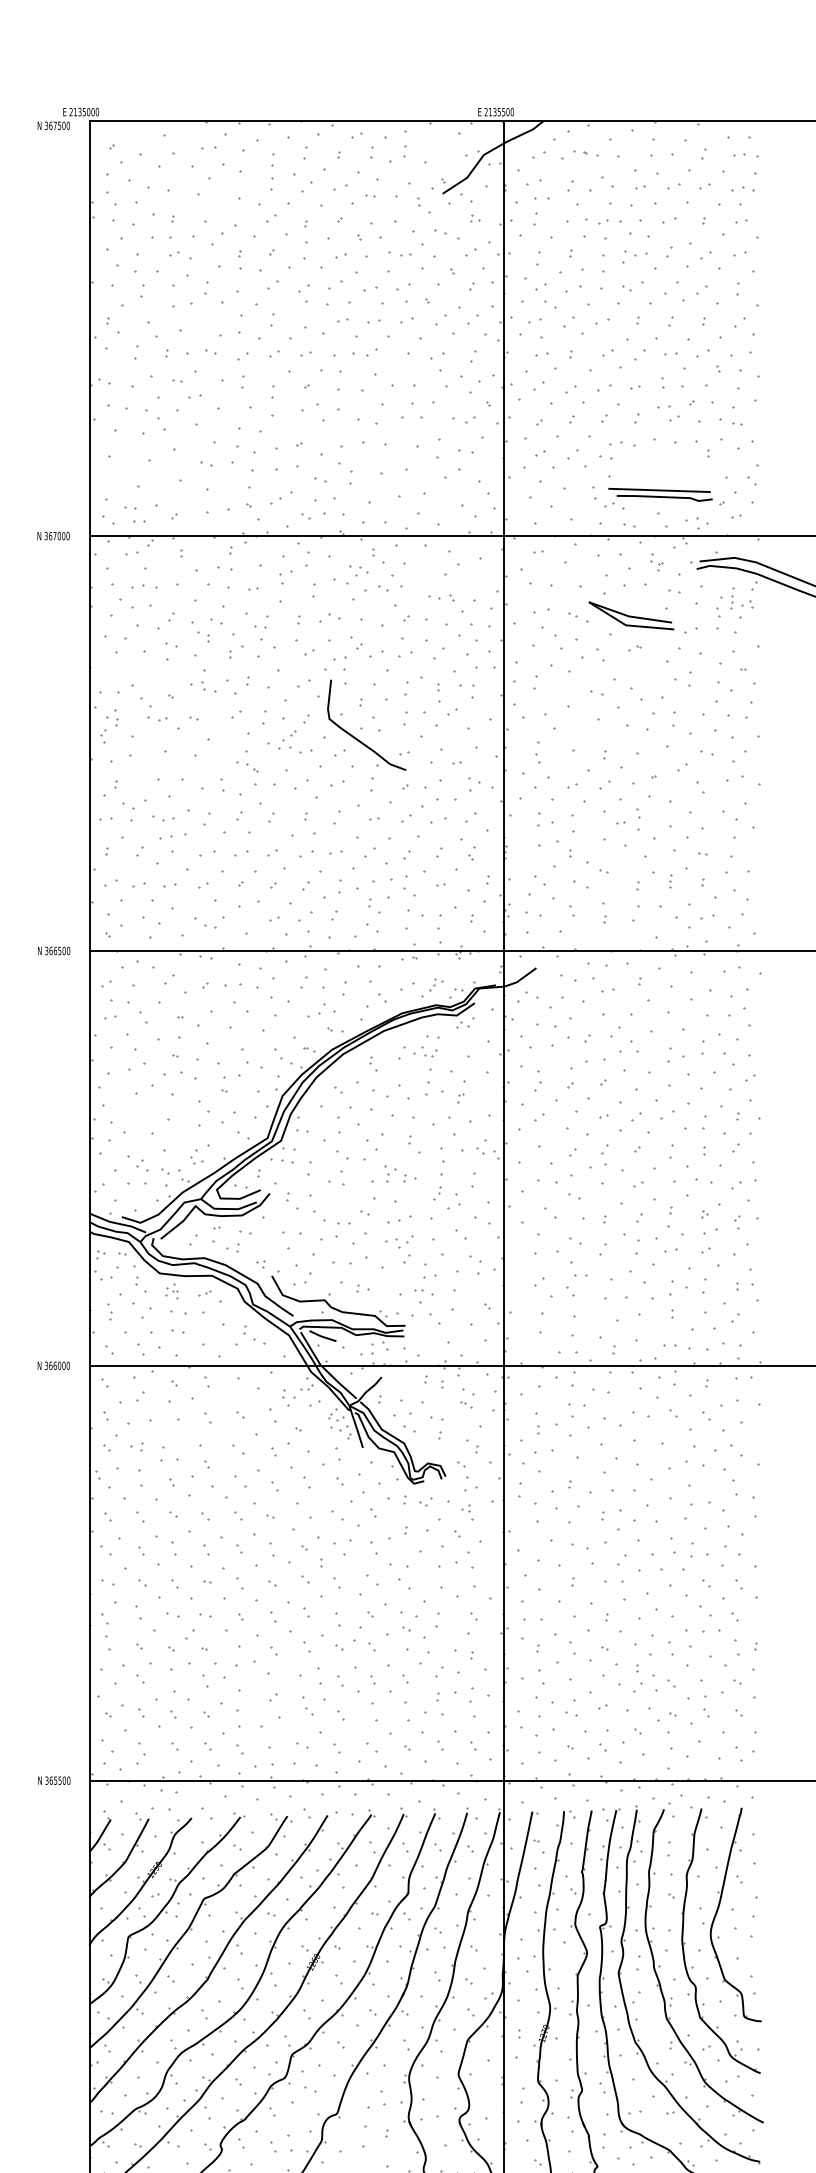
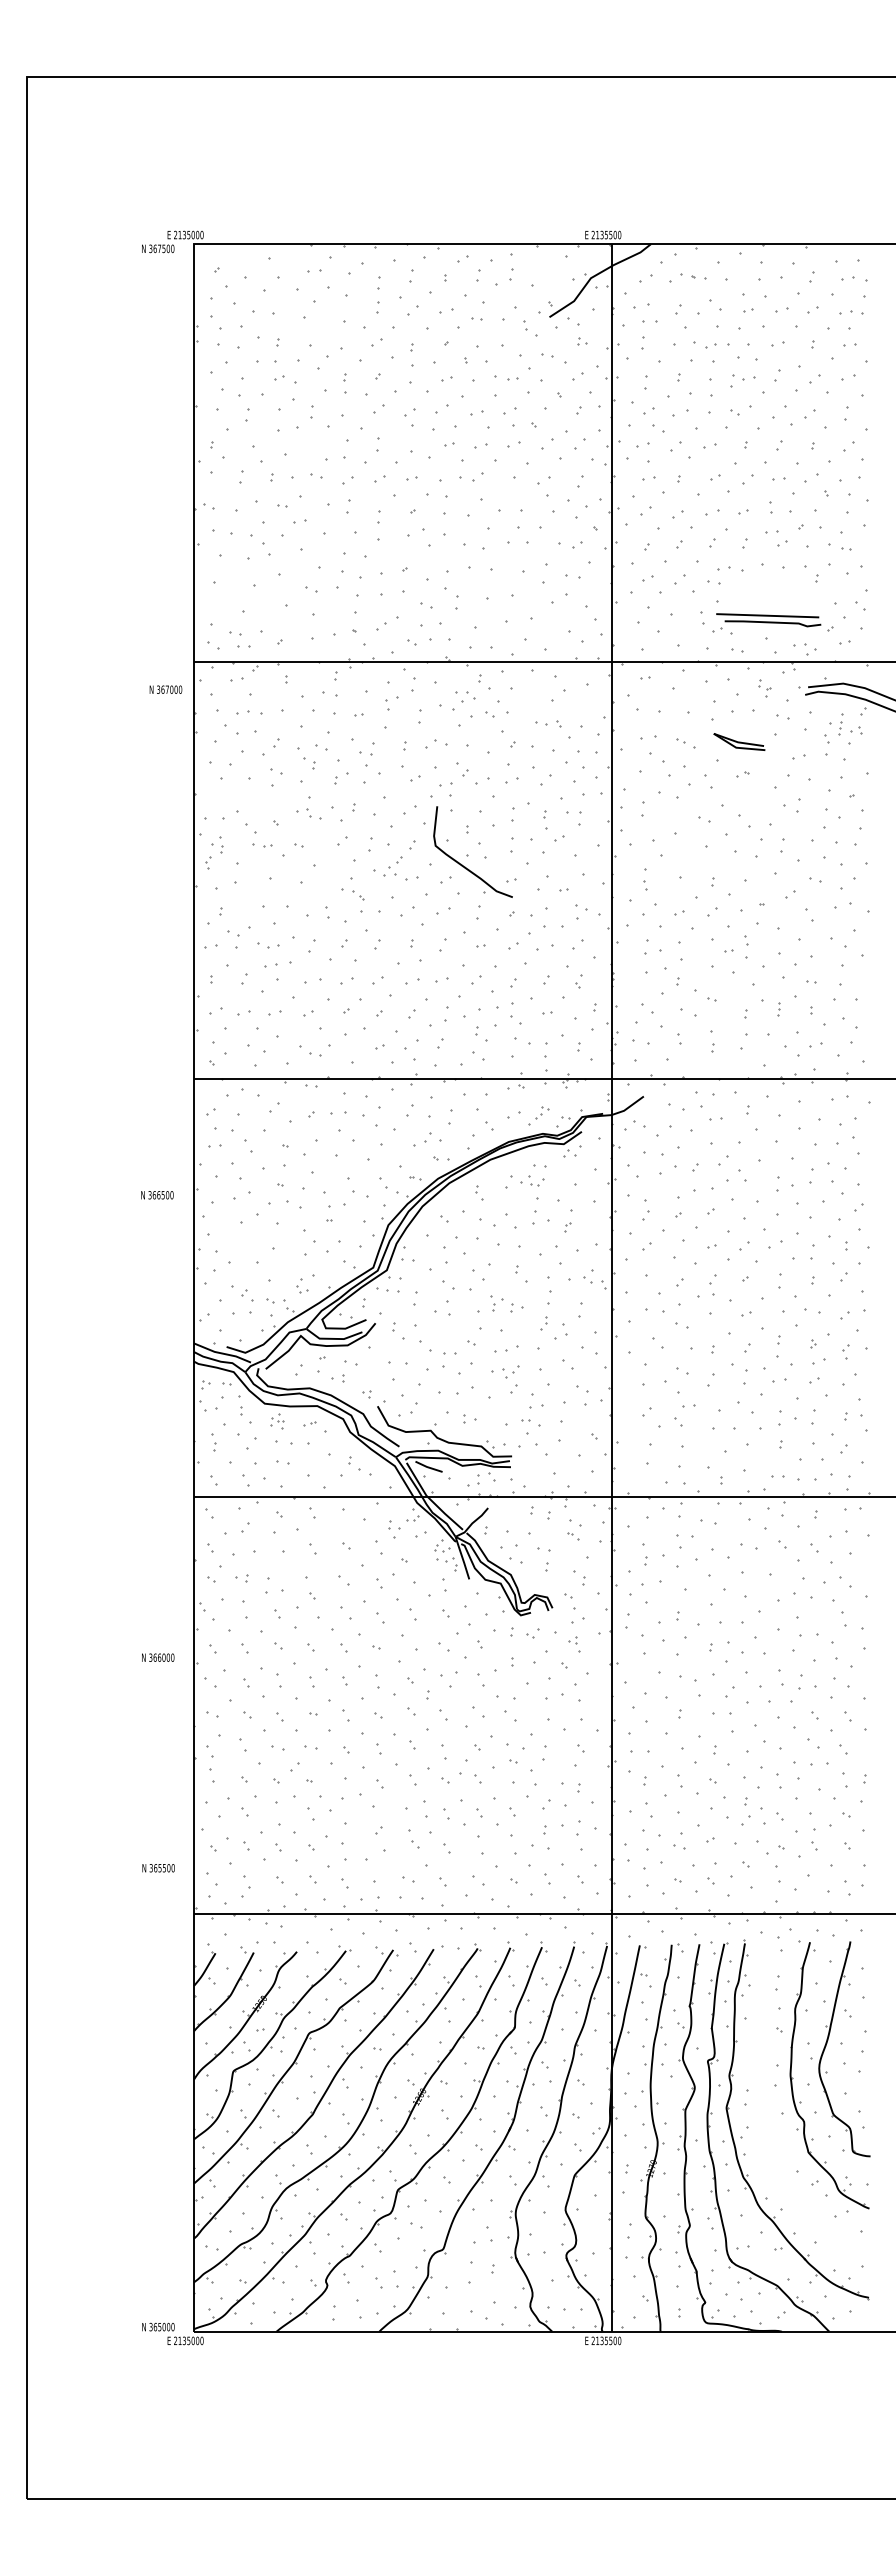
text: (53, 535) -> (165, 689), moved
part: (631, 615) -> (739, 741), size x0.6
text: (54, 951) -> (157, 1195), moved
text: (54, 1365) -> (158, 1657), moved
text: (54, 1780) -> (158, 1868), moved
part: (660, 1965) -> (768, 2100), removed

